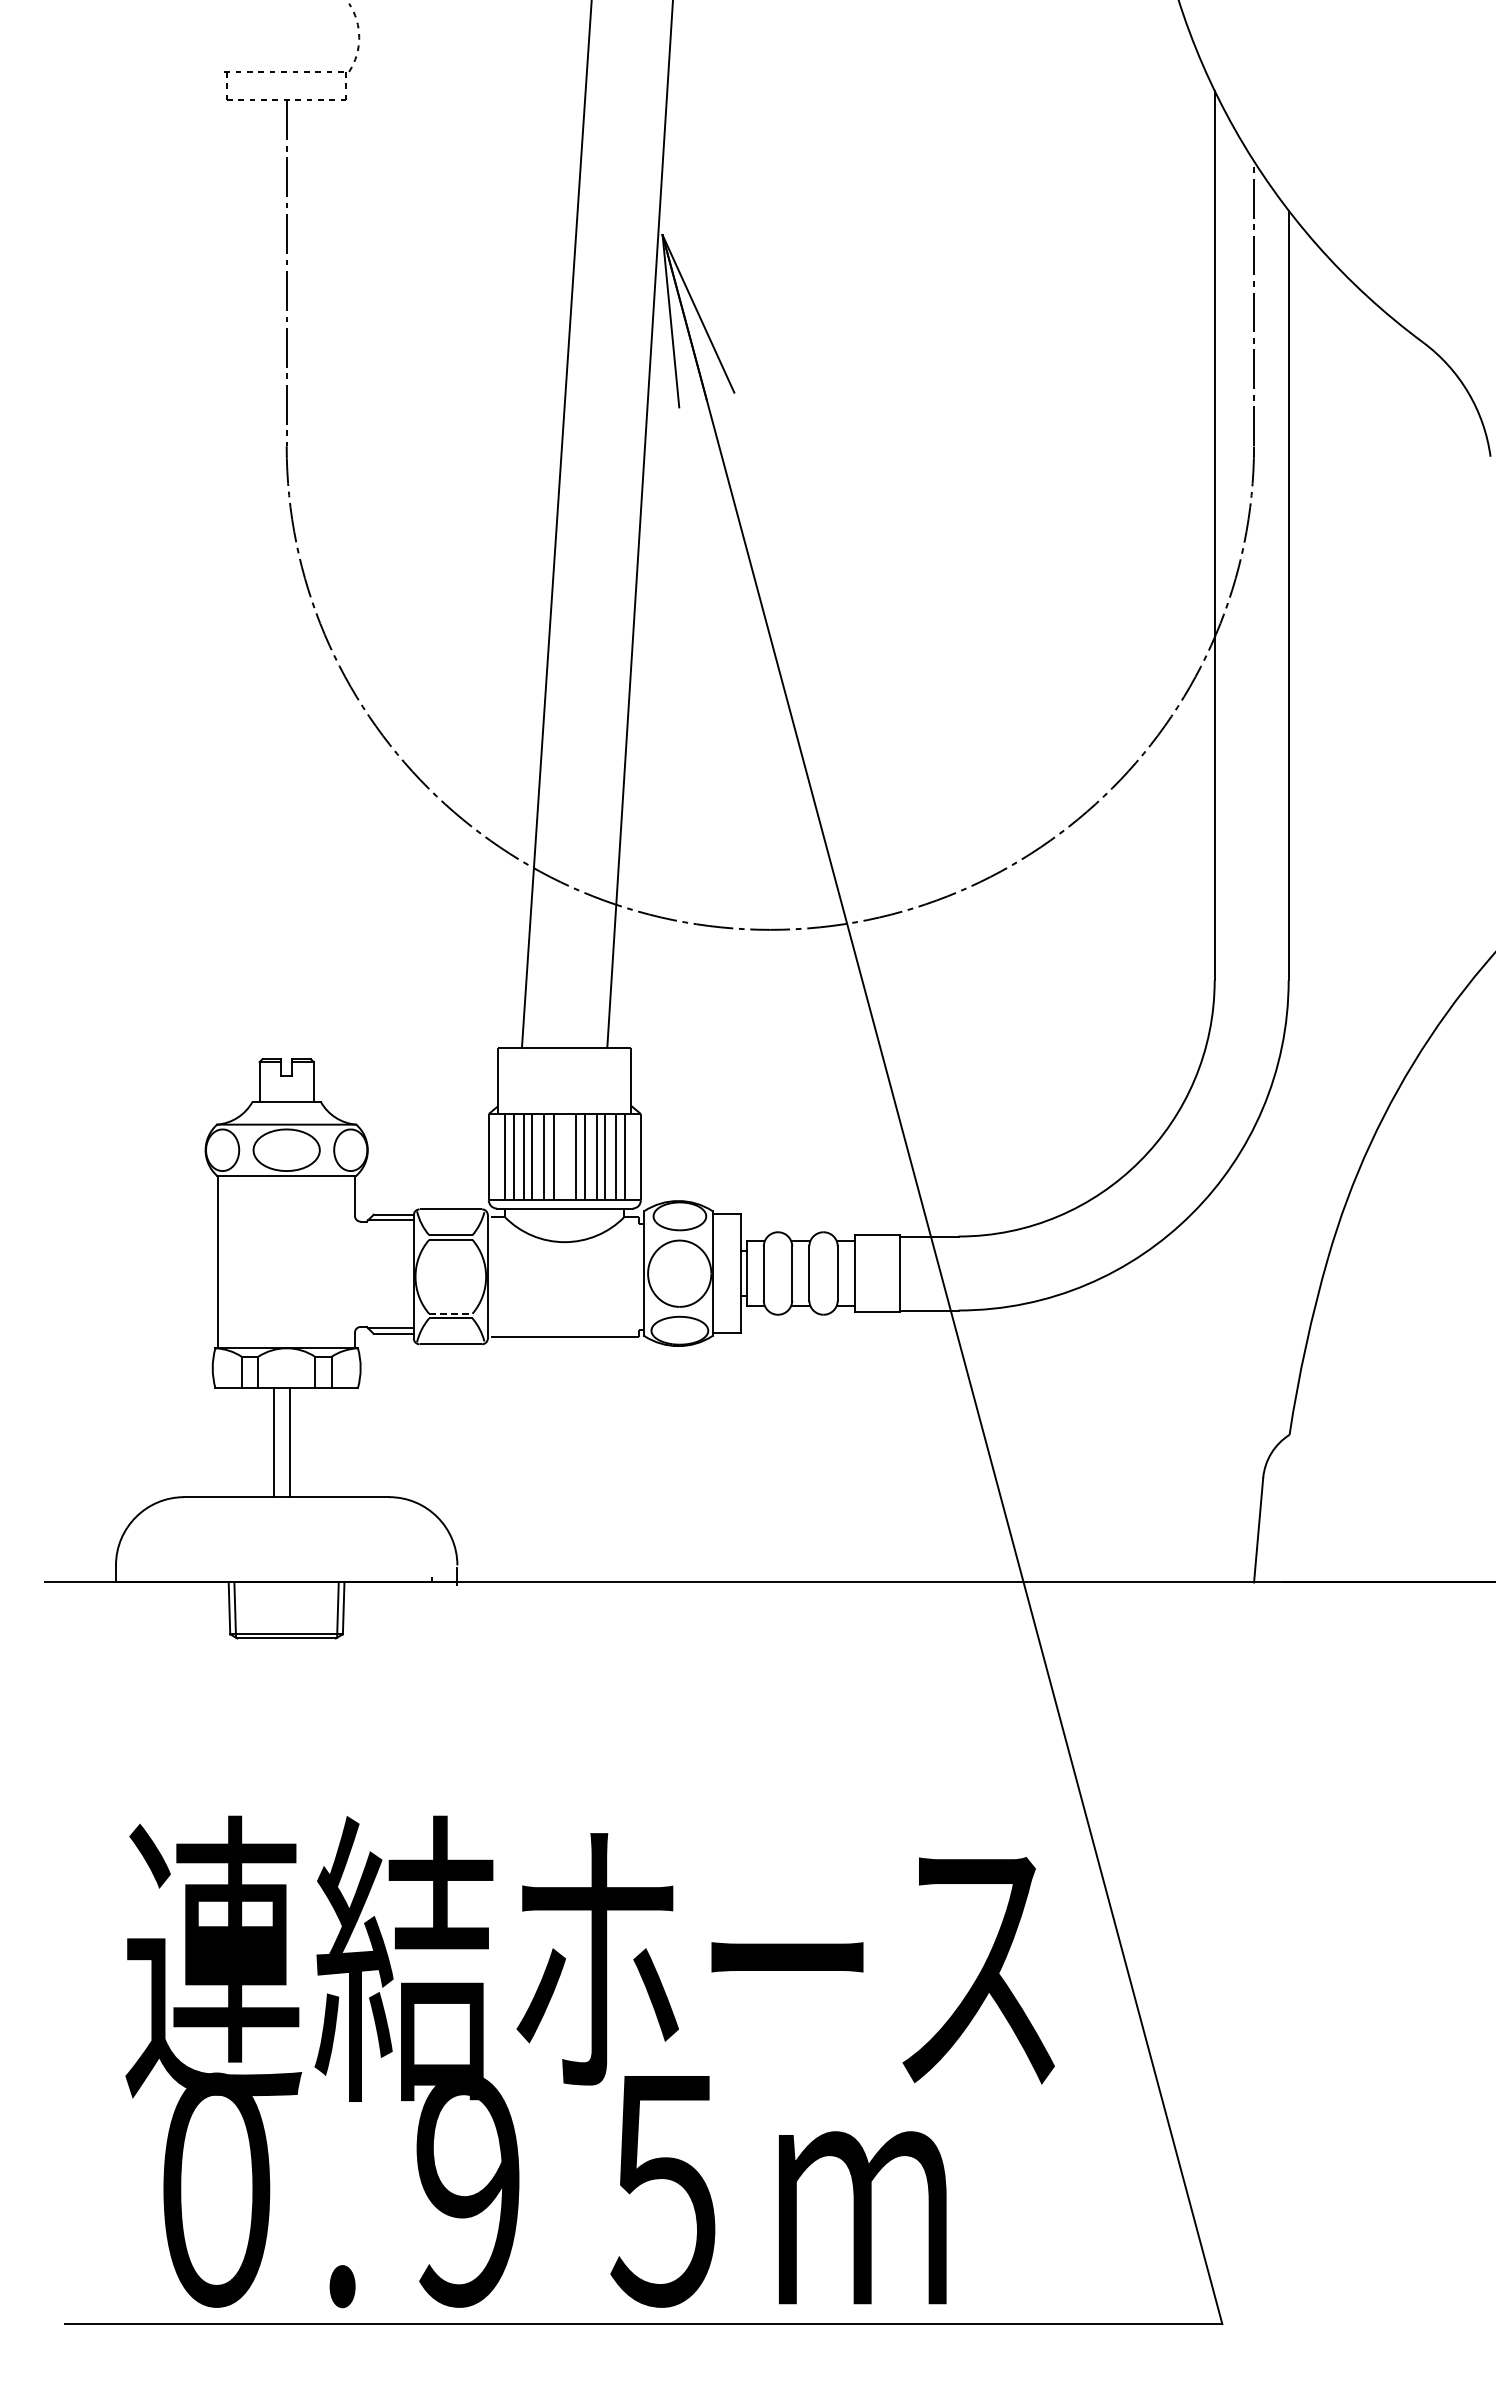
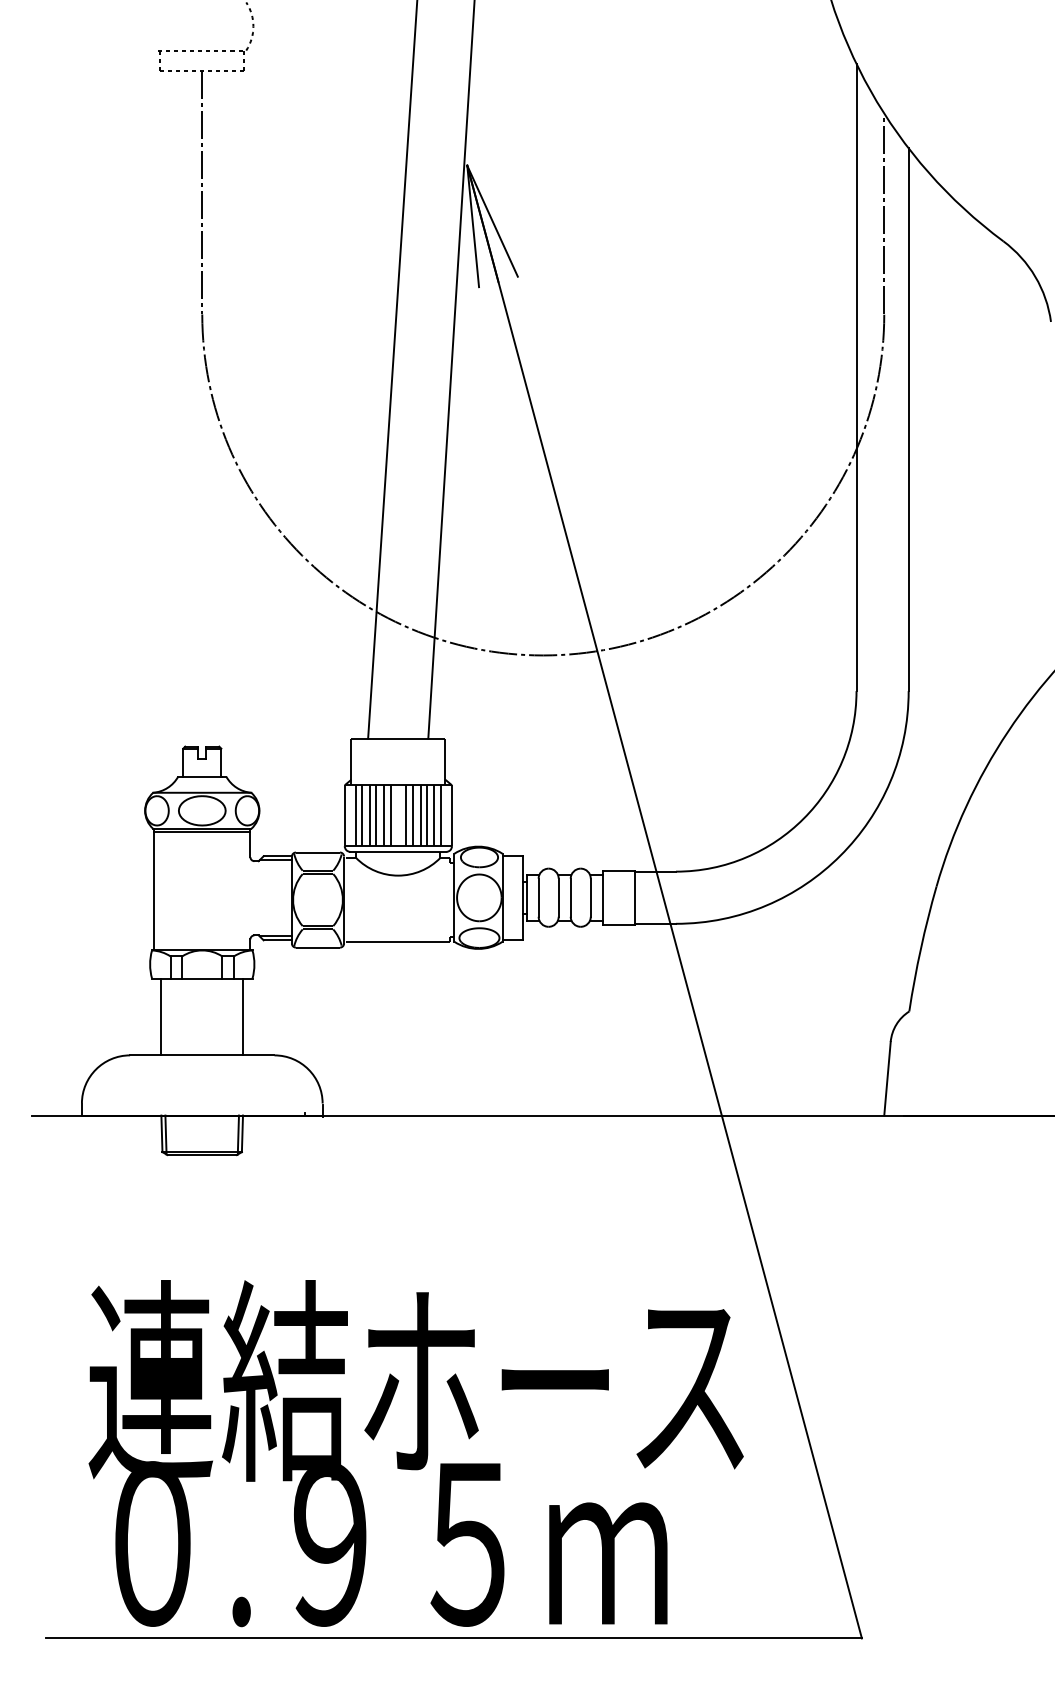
line: (286, 1179) -> (202, 831), added
line: (450, 1313) -> (317, 925), dashed -> solid
line: (274, 1442) -> (161, 1016), moved
line: (290, 1442) -> (243, 1016), moved

